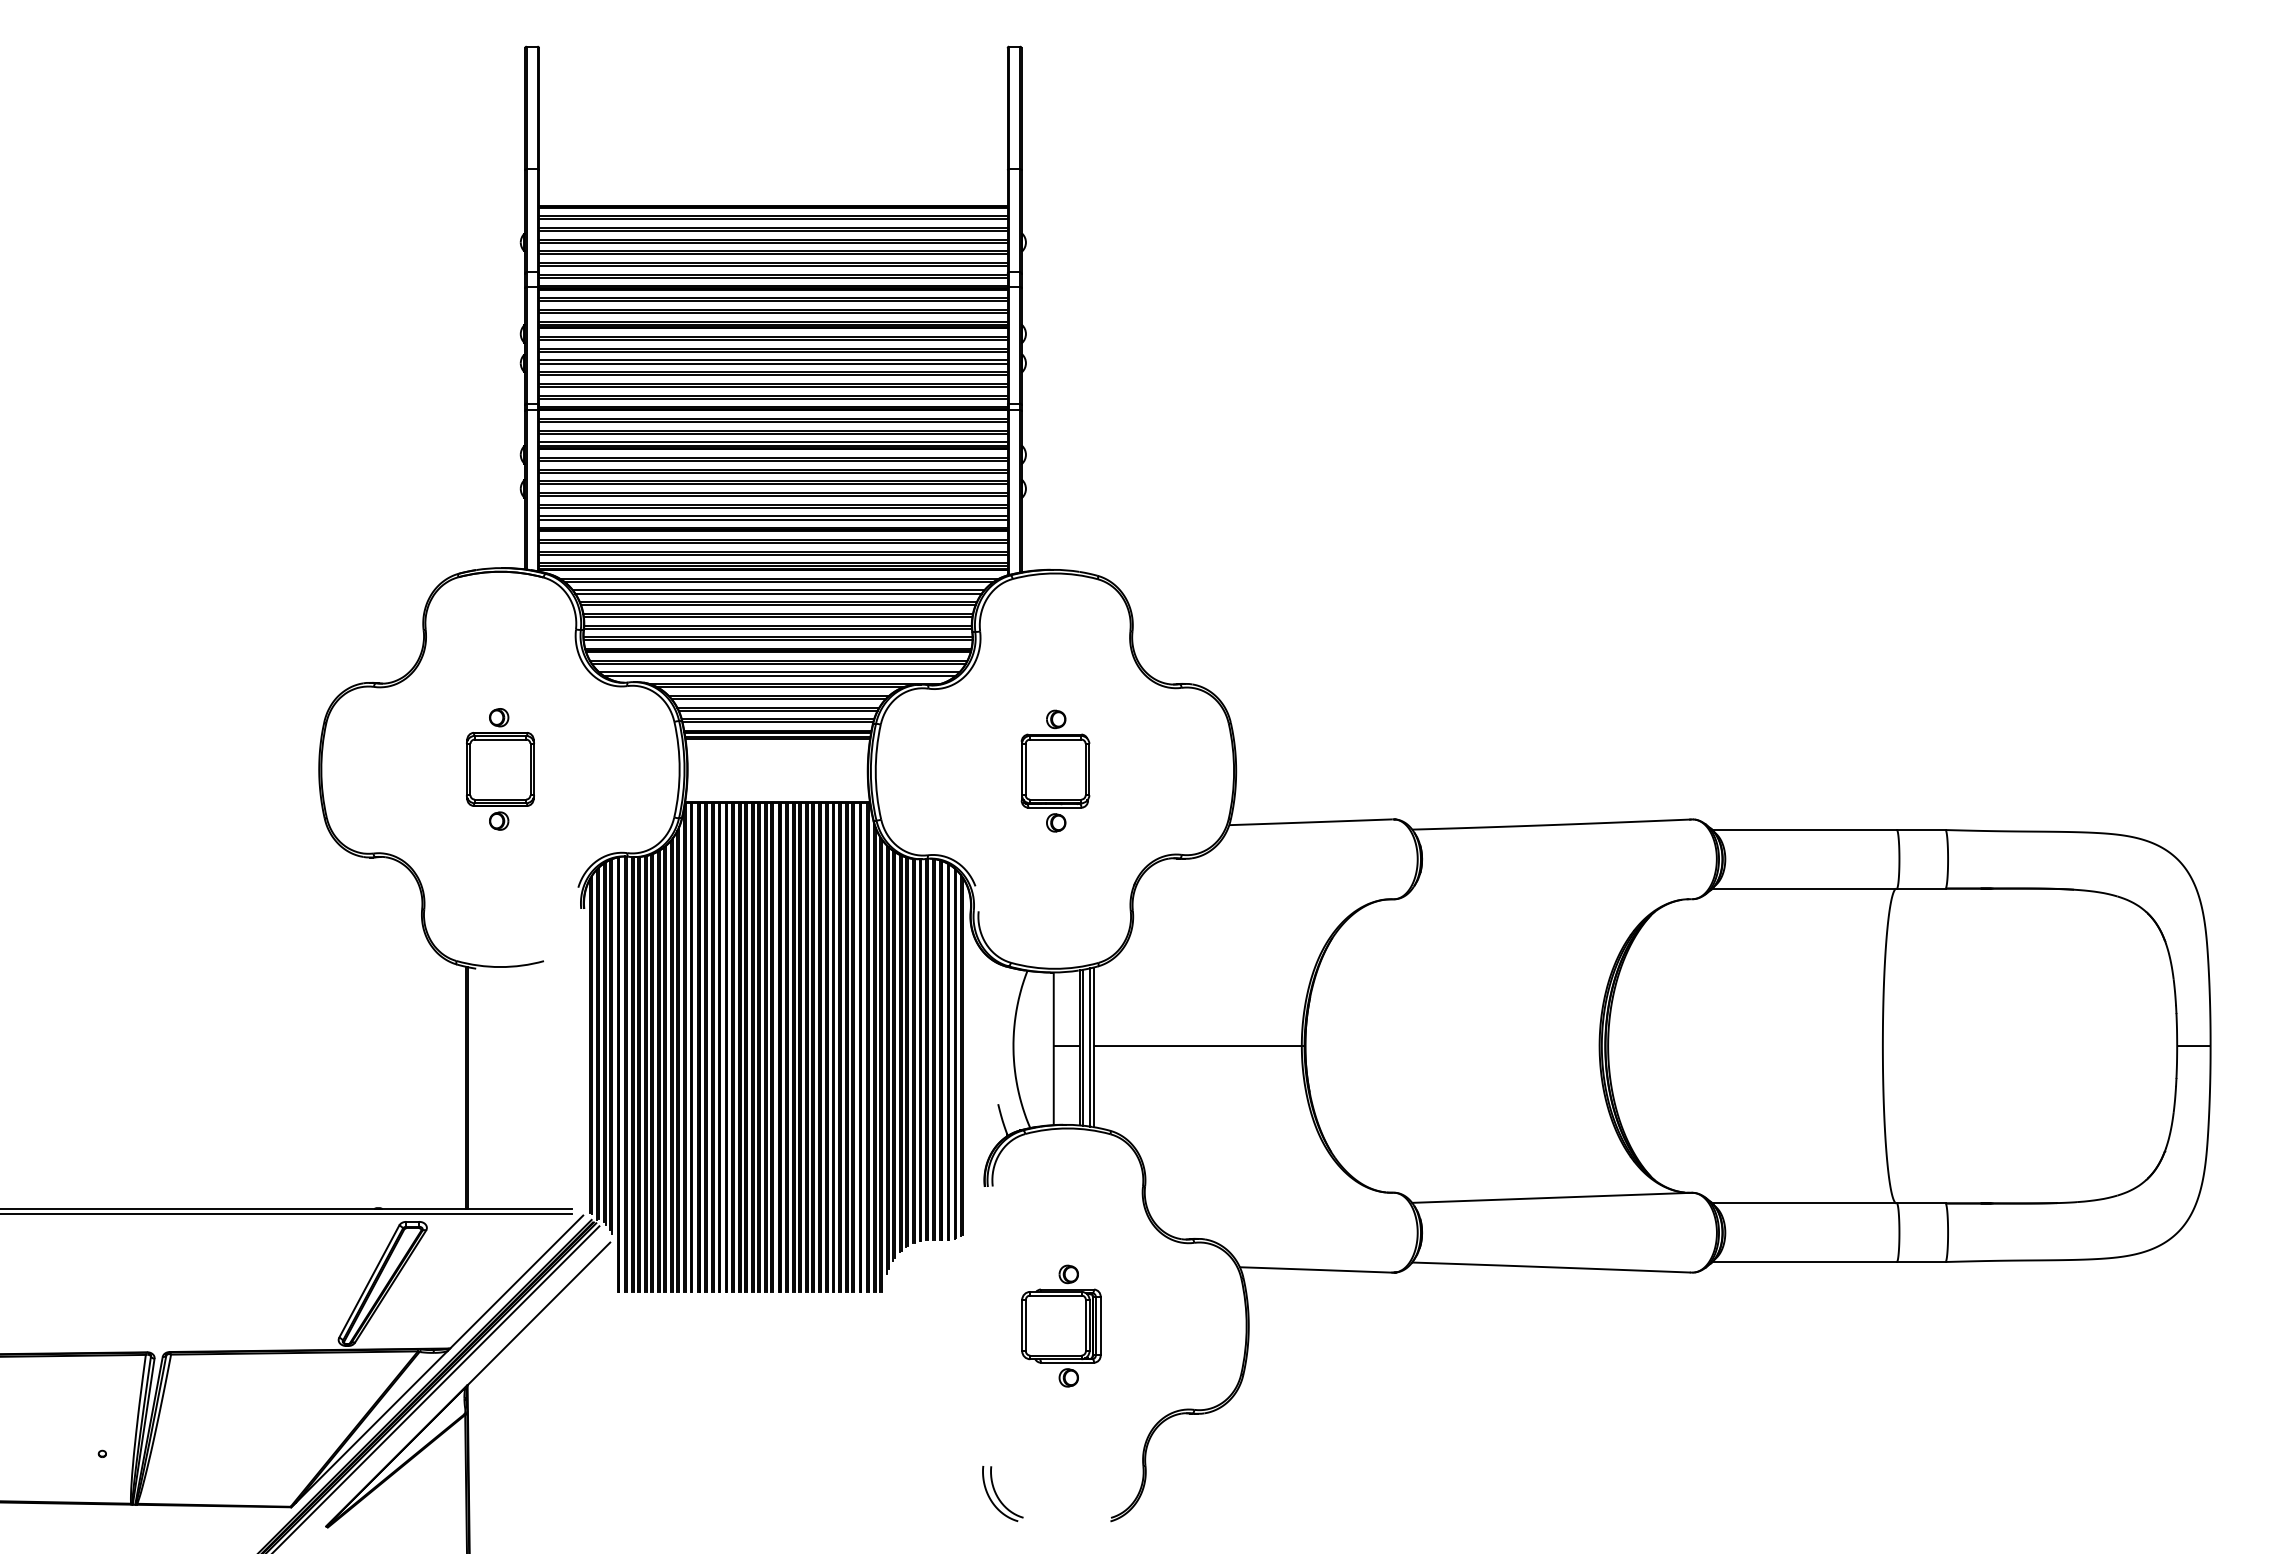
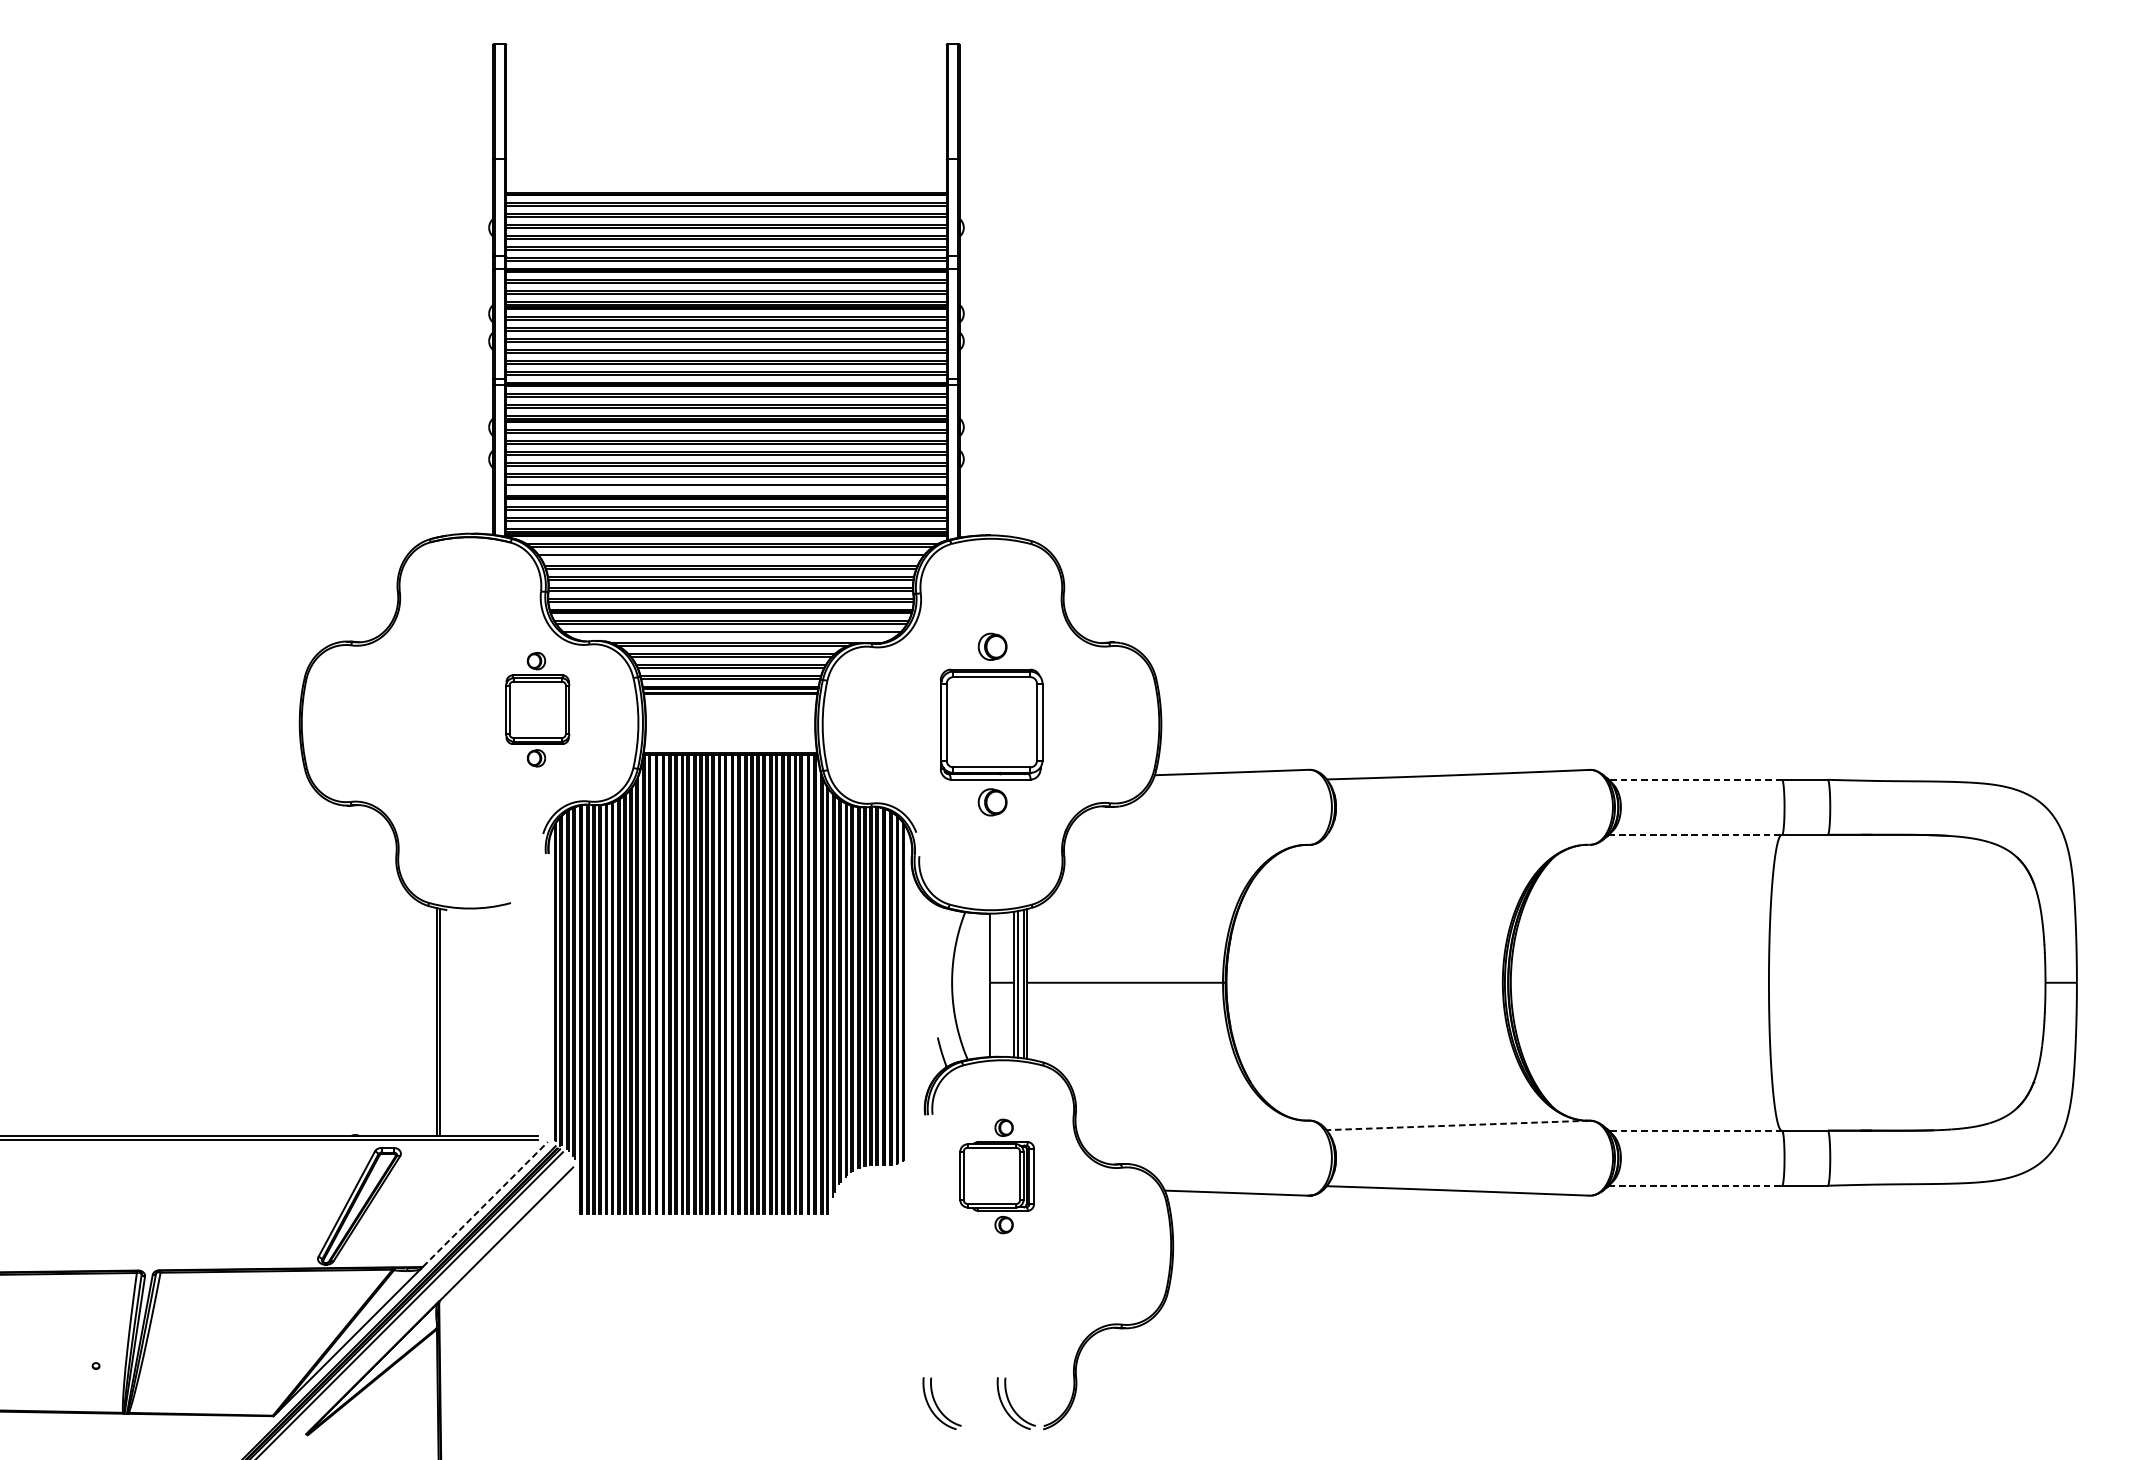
line: (773, 519) -> (726, 488), removed
line: (778, 593) -> (731, 557), removed
line: (779, 675) -> (732, 634), removed
part: (500, 769) -> (537, 709), moved
part: (1055, 770) -> (991, 723), size x1.6
line: (1804, 830) -> (1695, 780), solid -> dashed
line: (1805, 888) -> (1696, 834), solid -> dashed
line: (1551, 1197) -> (1457, 1125), solid -> dashed
line: (1804, 1203) -> (1695, 1130), solid -> dashed
line: (1805, 1262) -> (1696, 1186), solid -> dashed
line: (516, 1281) -> (485, 1204), solid -> dashed
part: (1061, 1325) -> (997, 1175), moved
part: (1081, 1493) -> (1016, 1403), added

